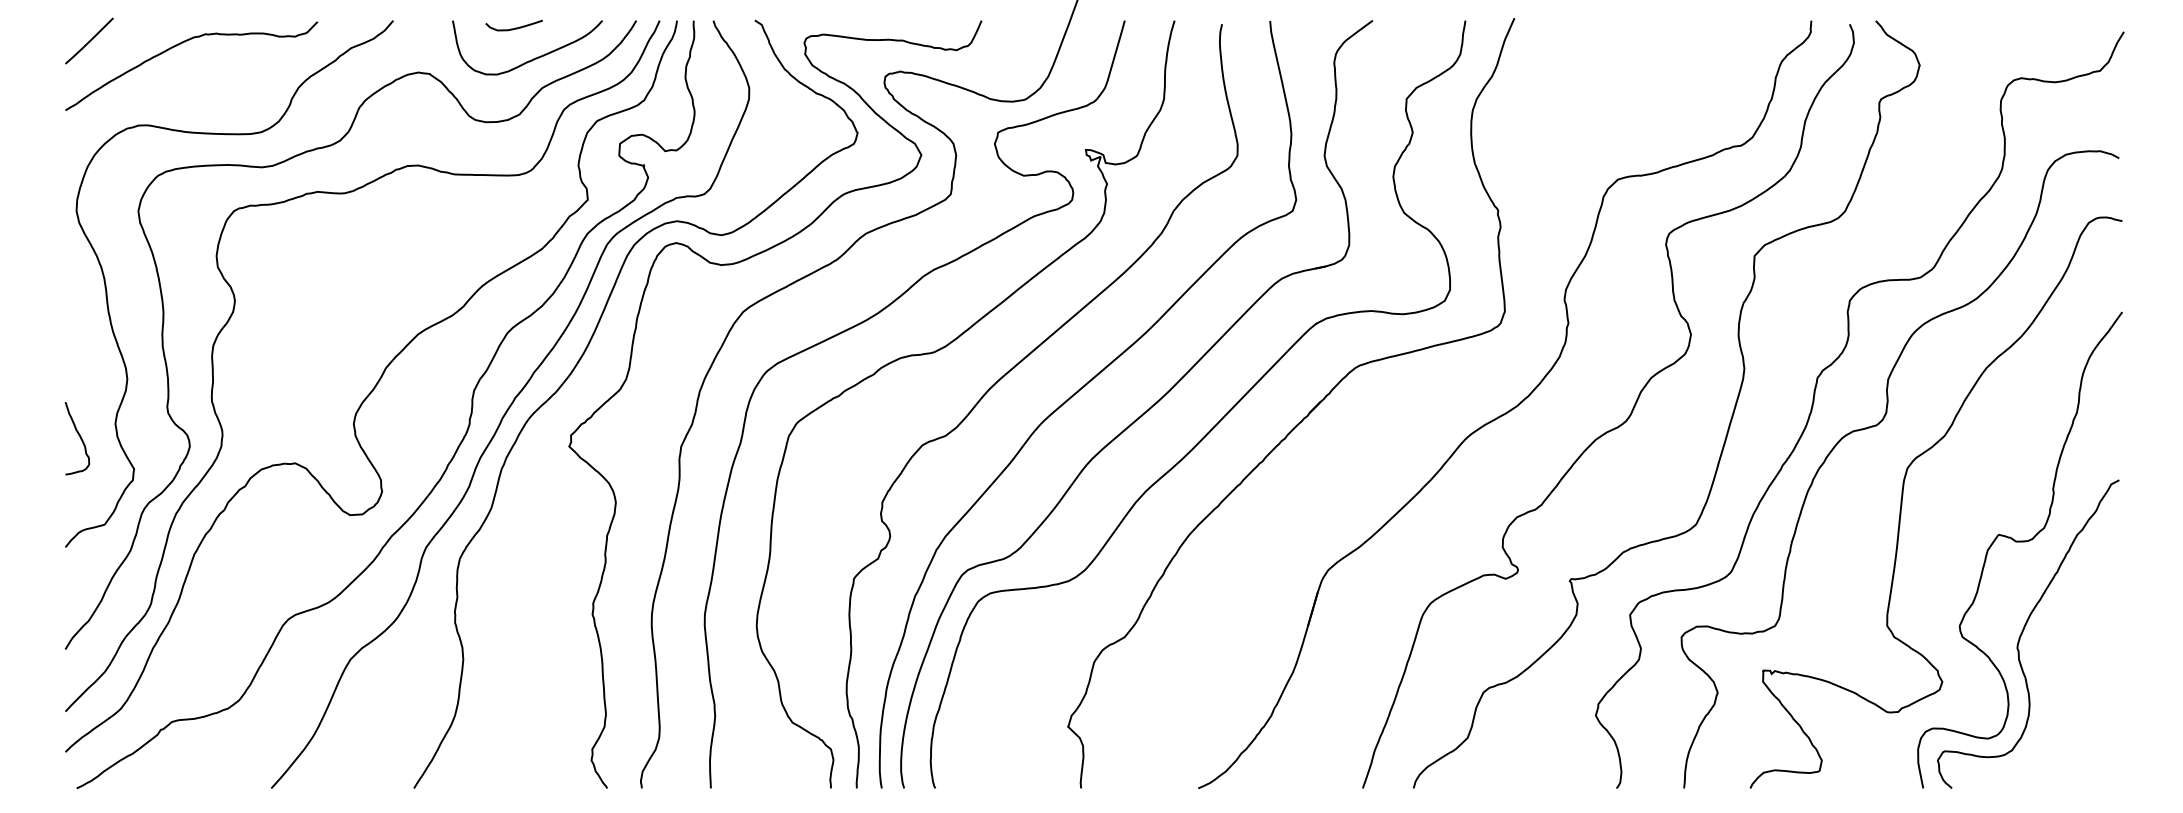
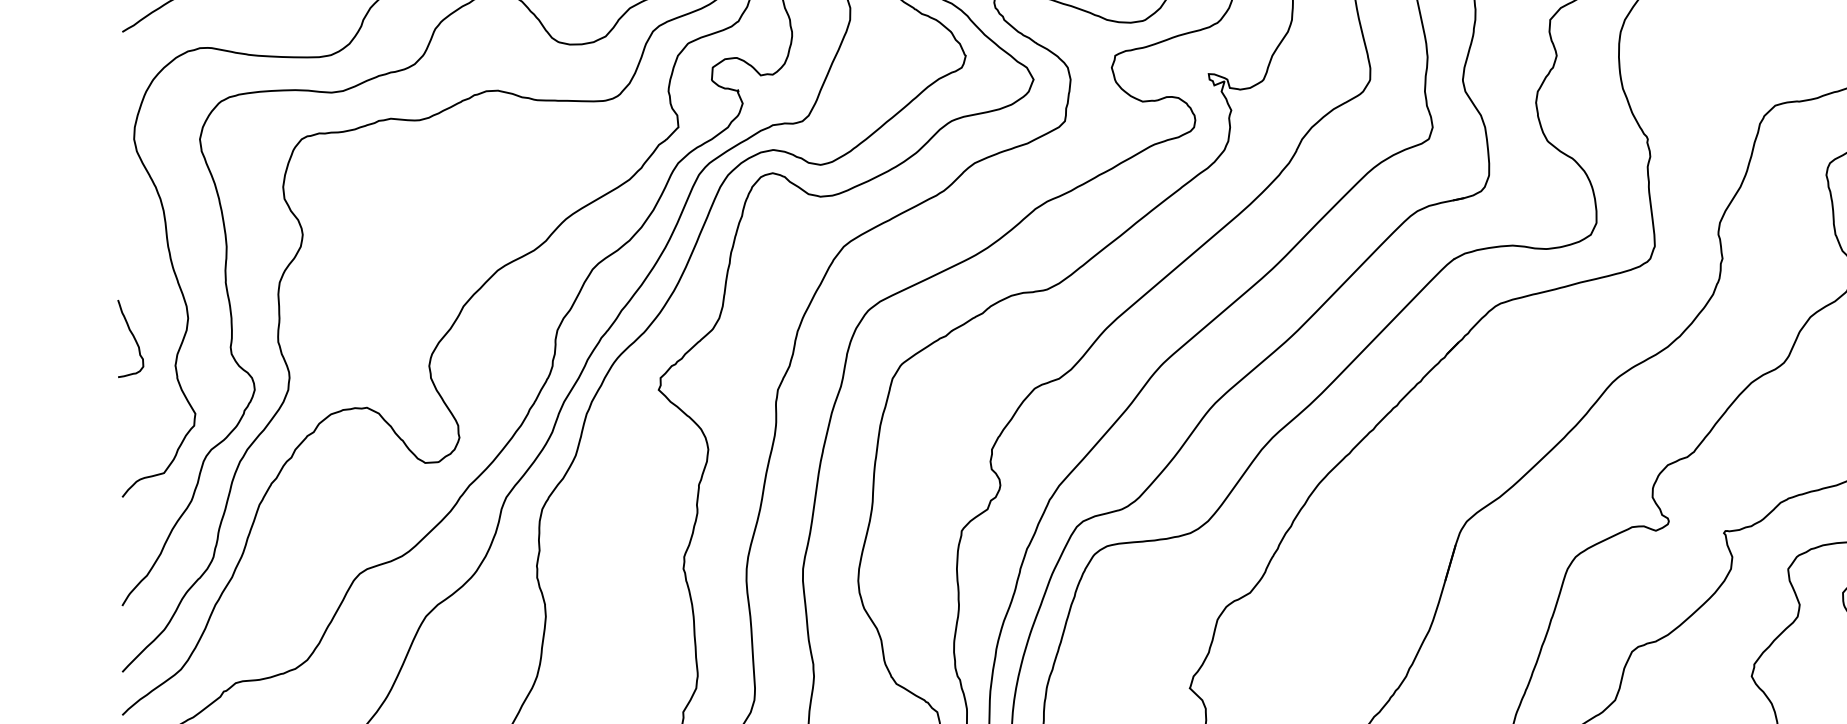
curve: (79, 437) -> (132, 337), moved

